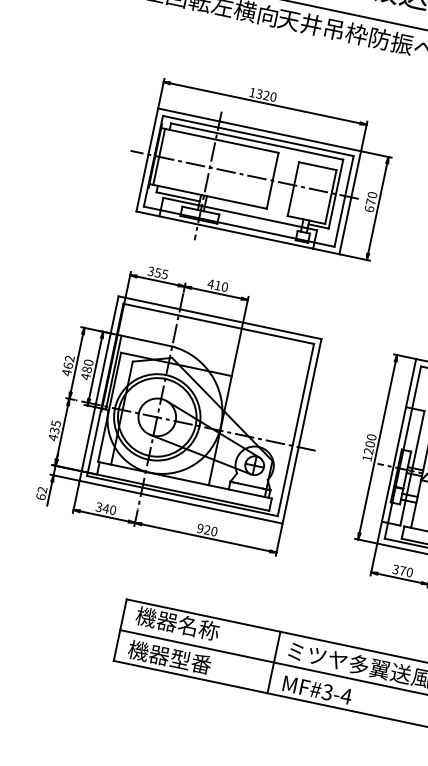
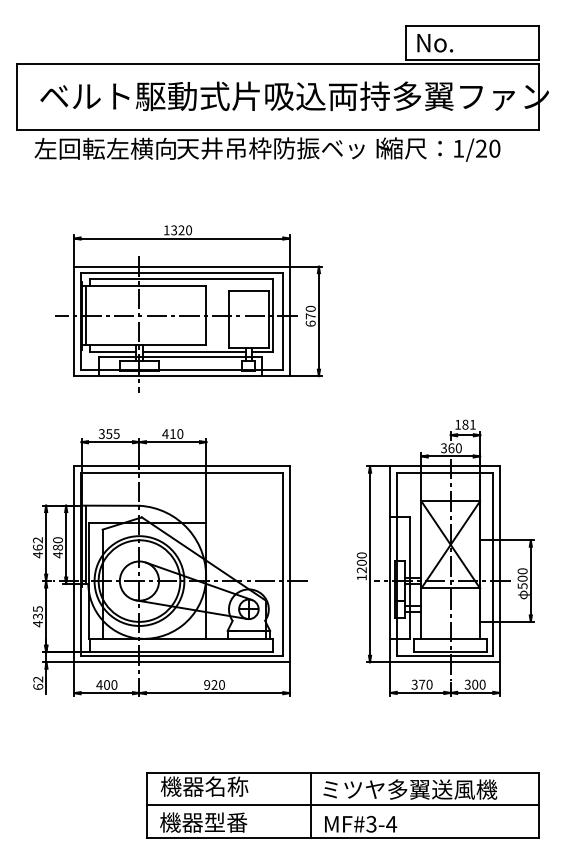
line: (253, 212) -> (193, 352), added
text: (102, 507) -> (103, 684), 340 -> 400

